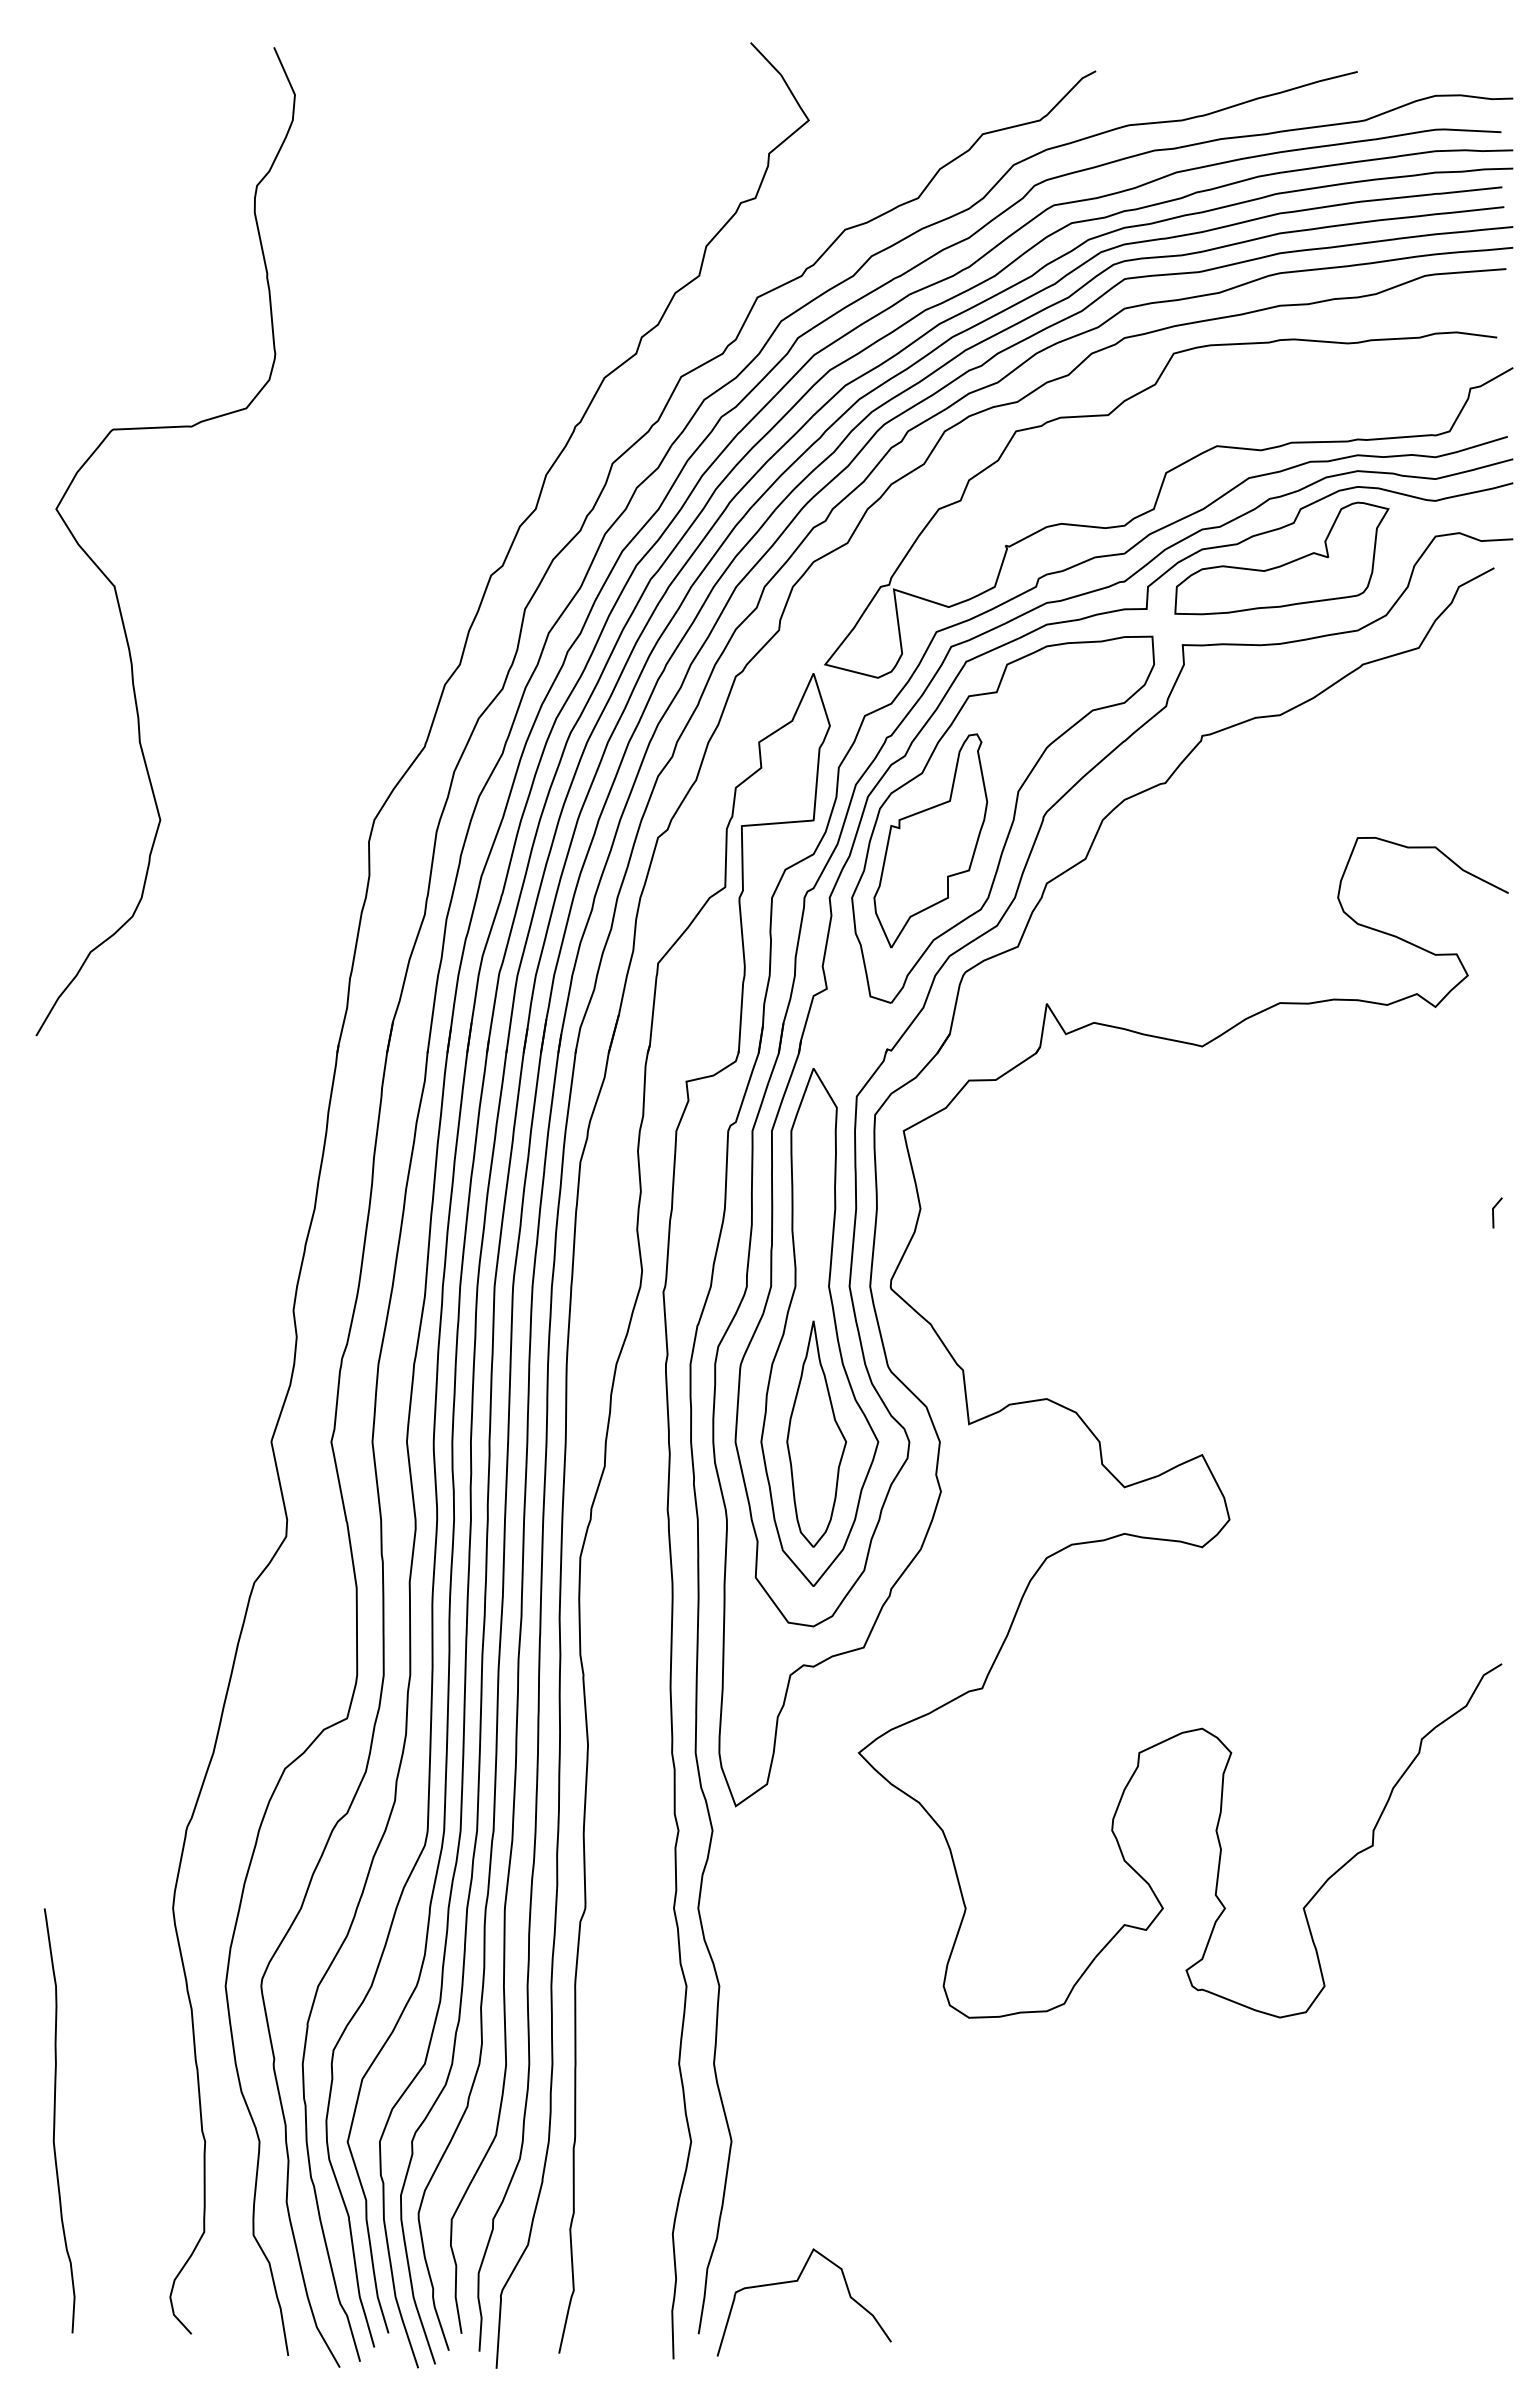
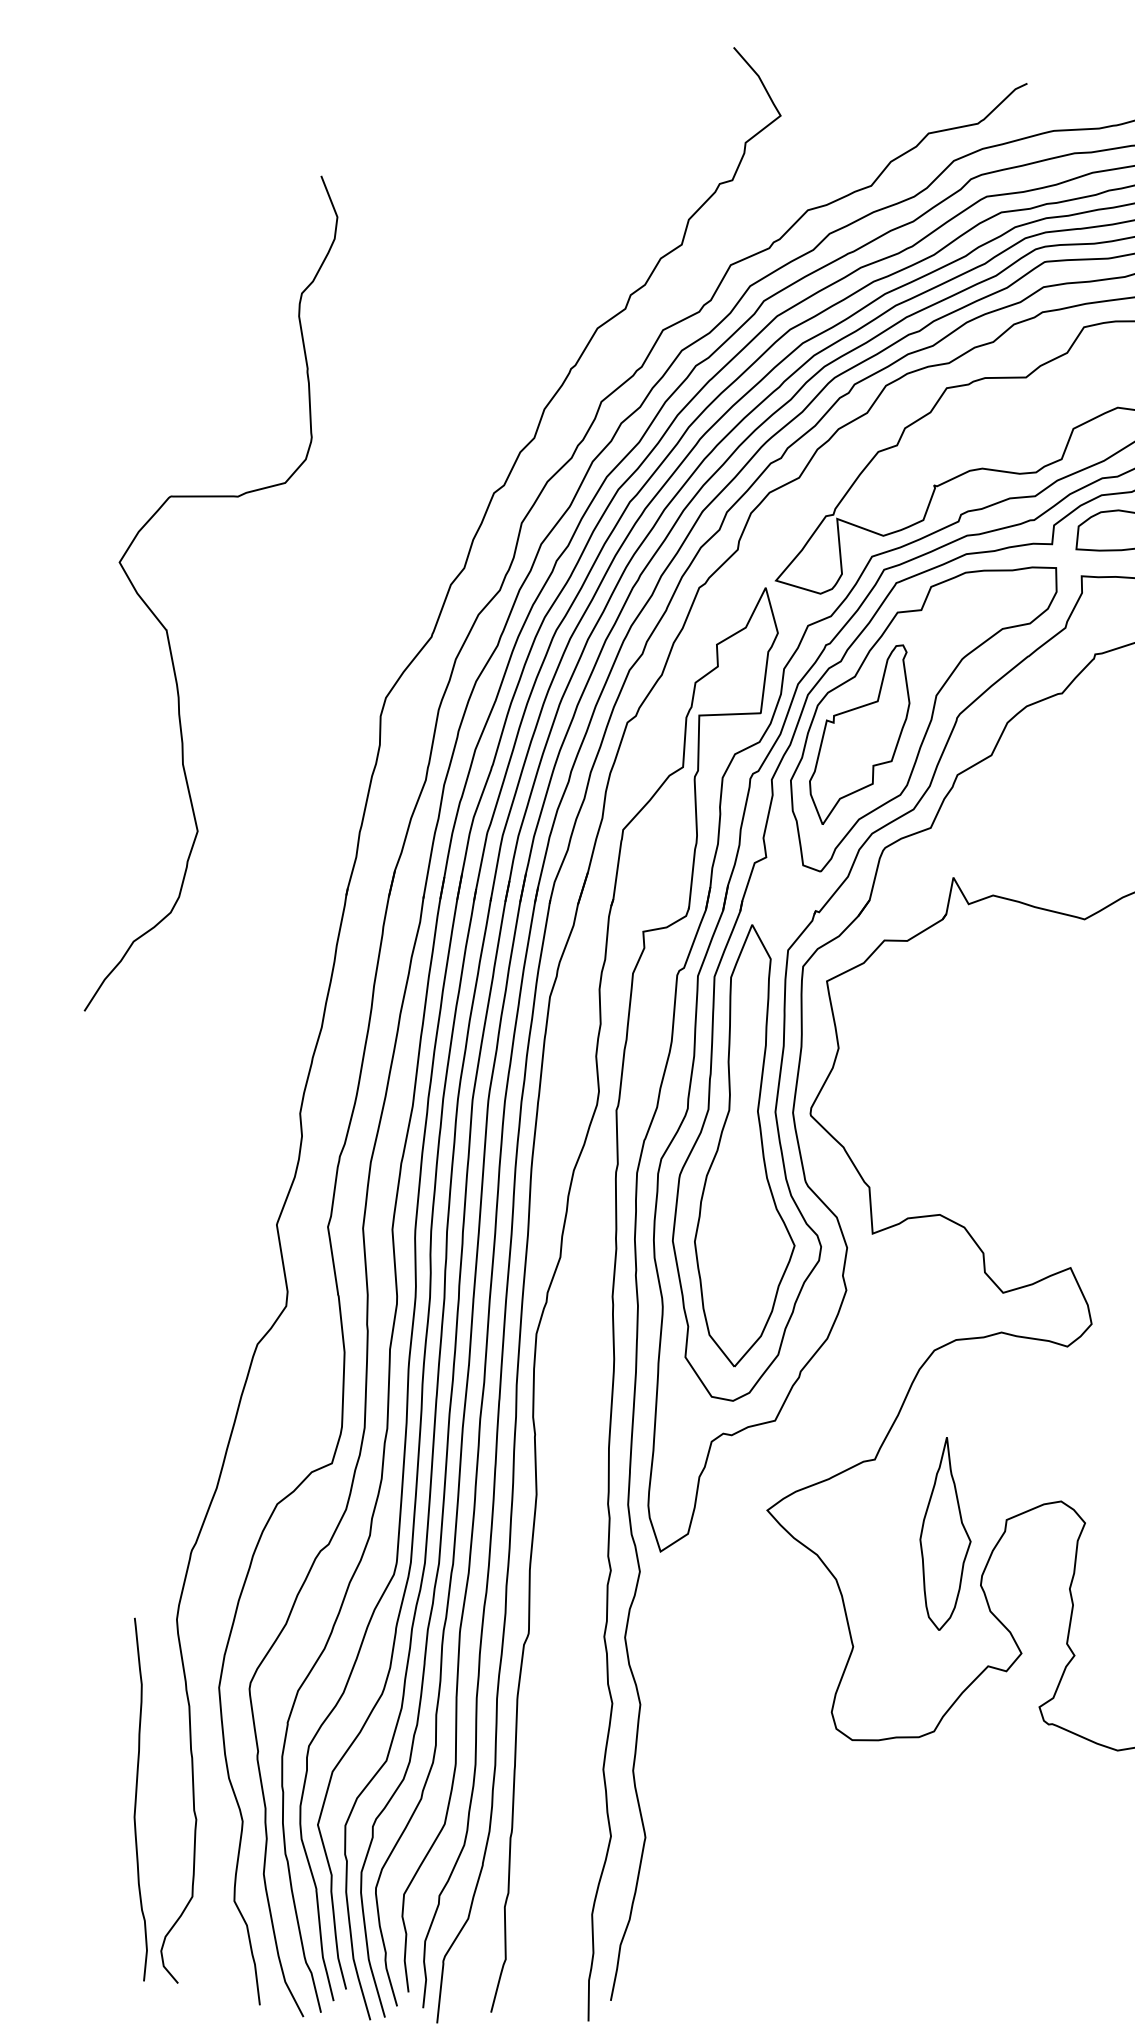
curve: (115, 585) -> (167, 629), moved
part: (816, 1433) -> (945, 1533), moved
curve: (55, 2120) -> (136, 1799), moved
curve: (797, 2281) -> (696, 1959), removed

